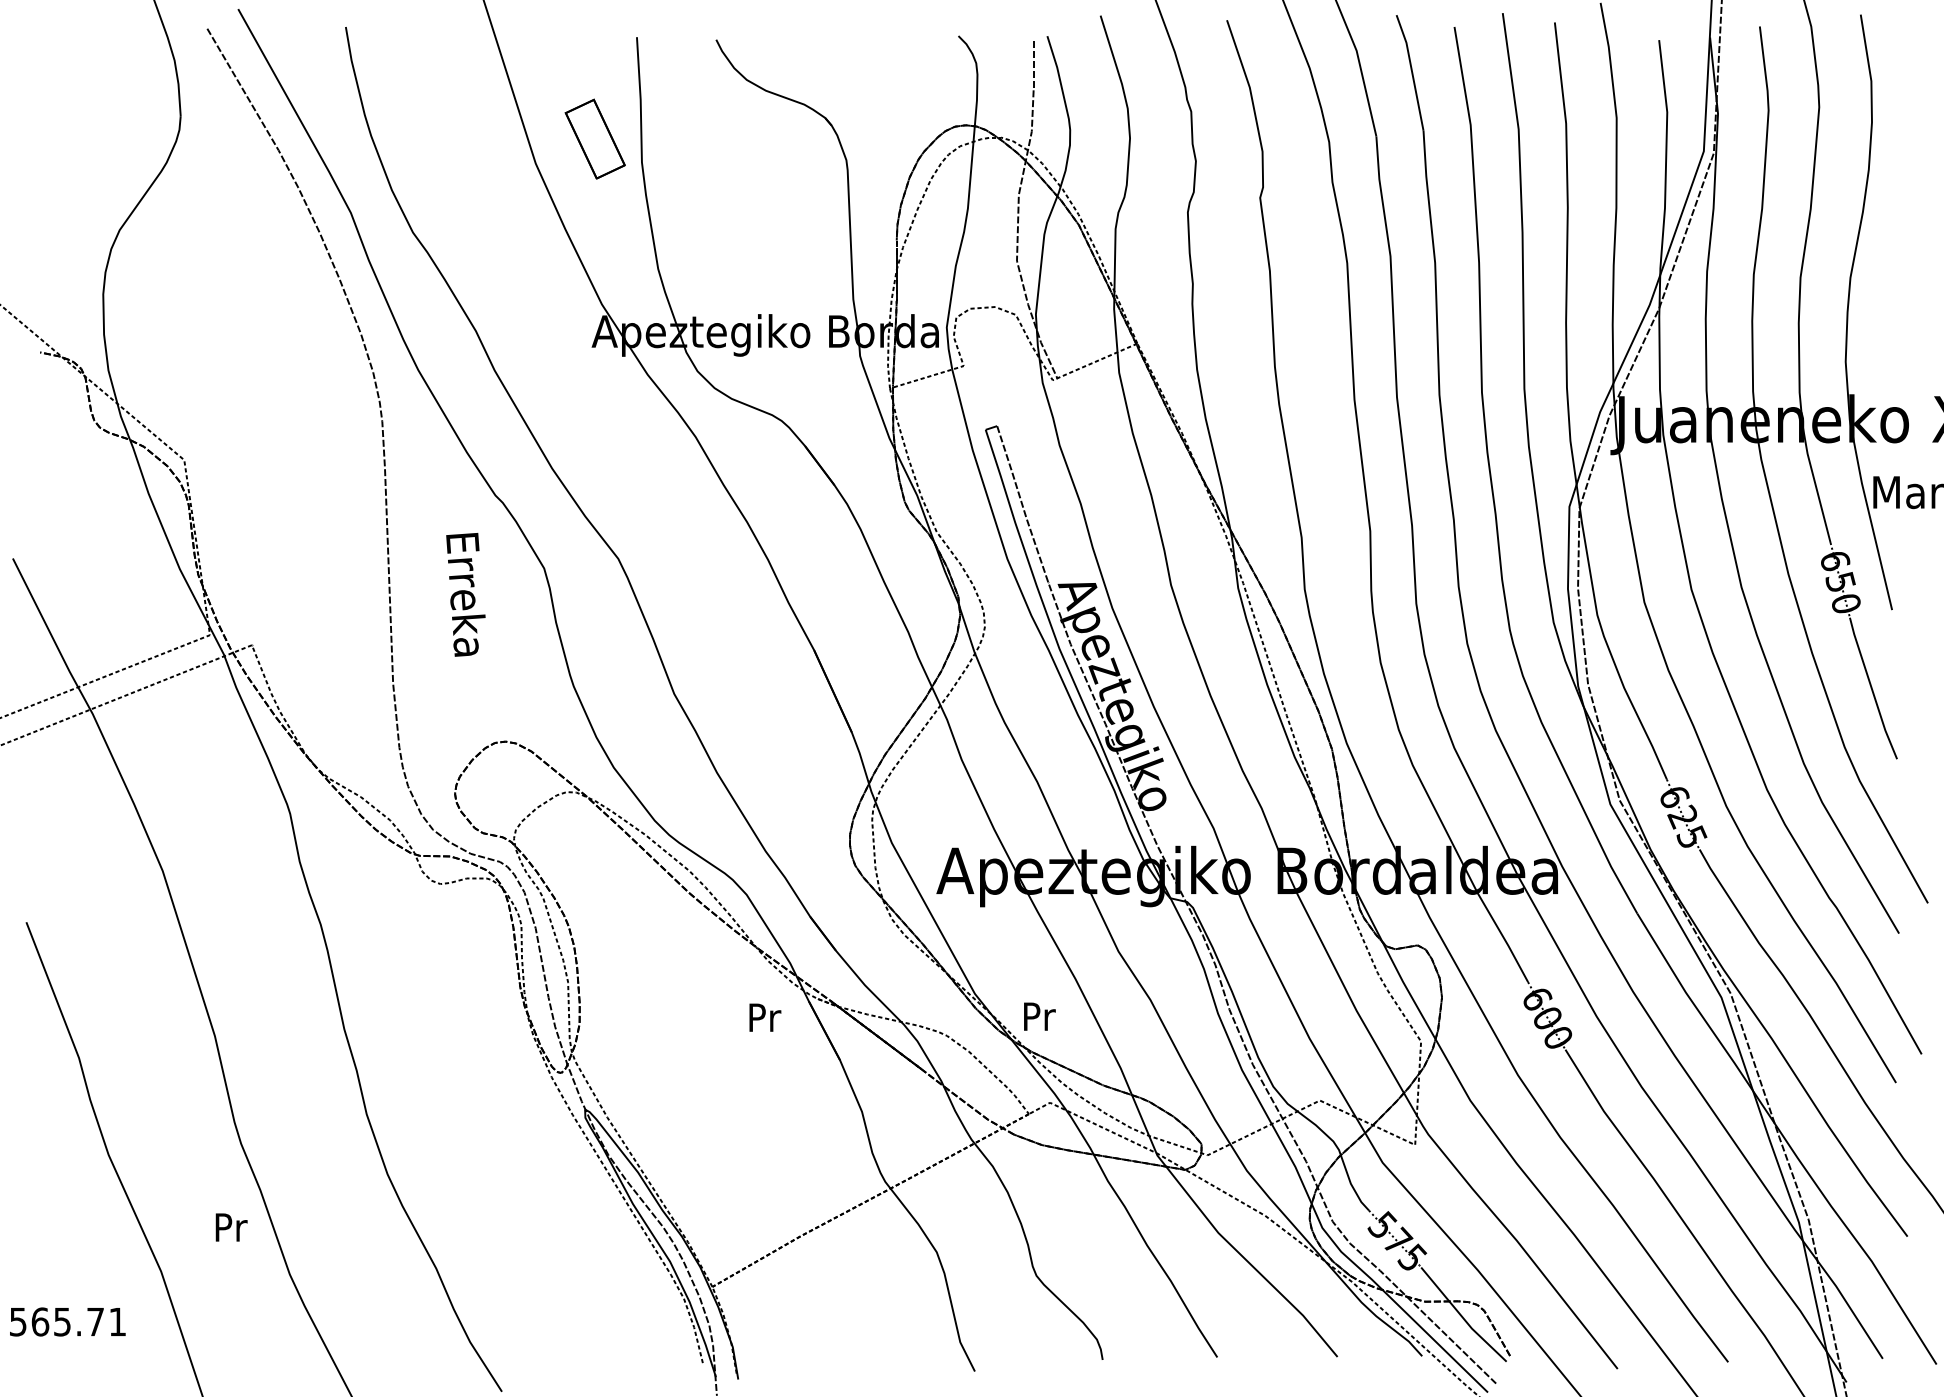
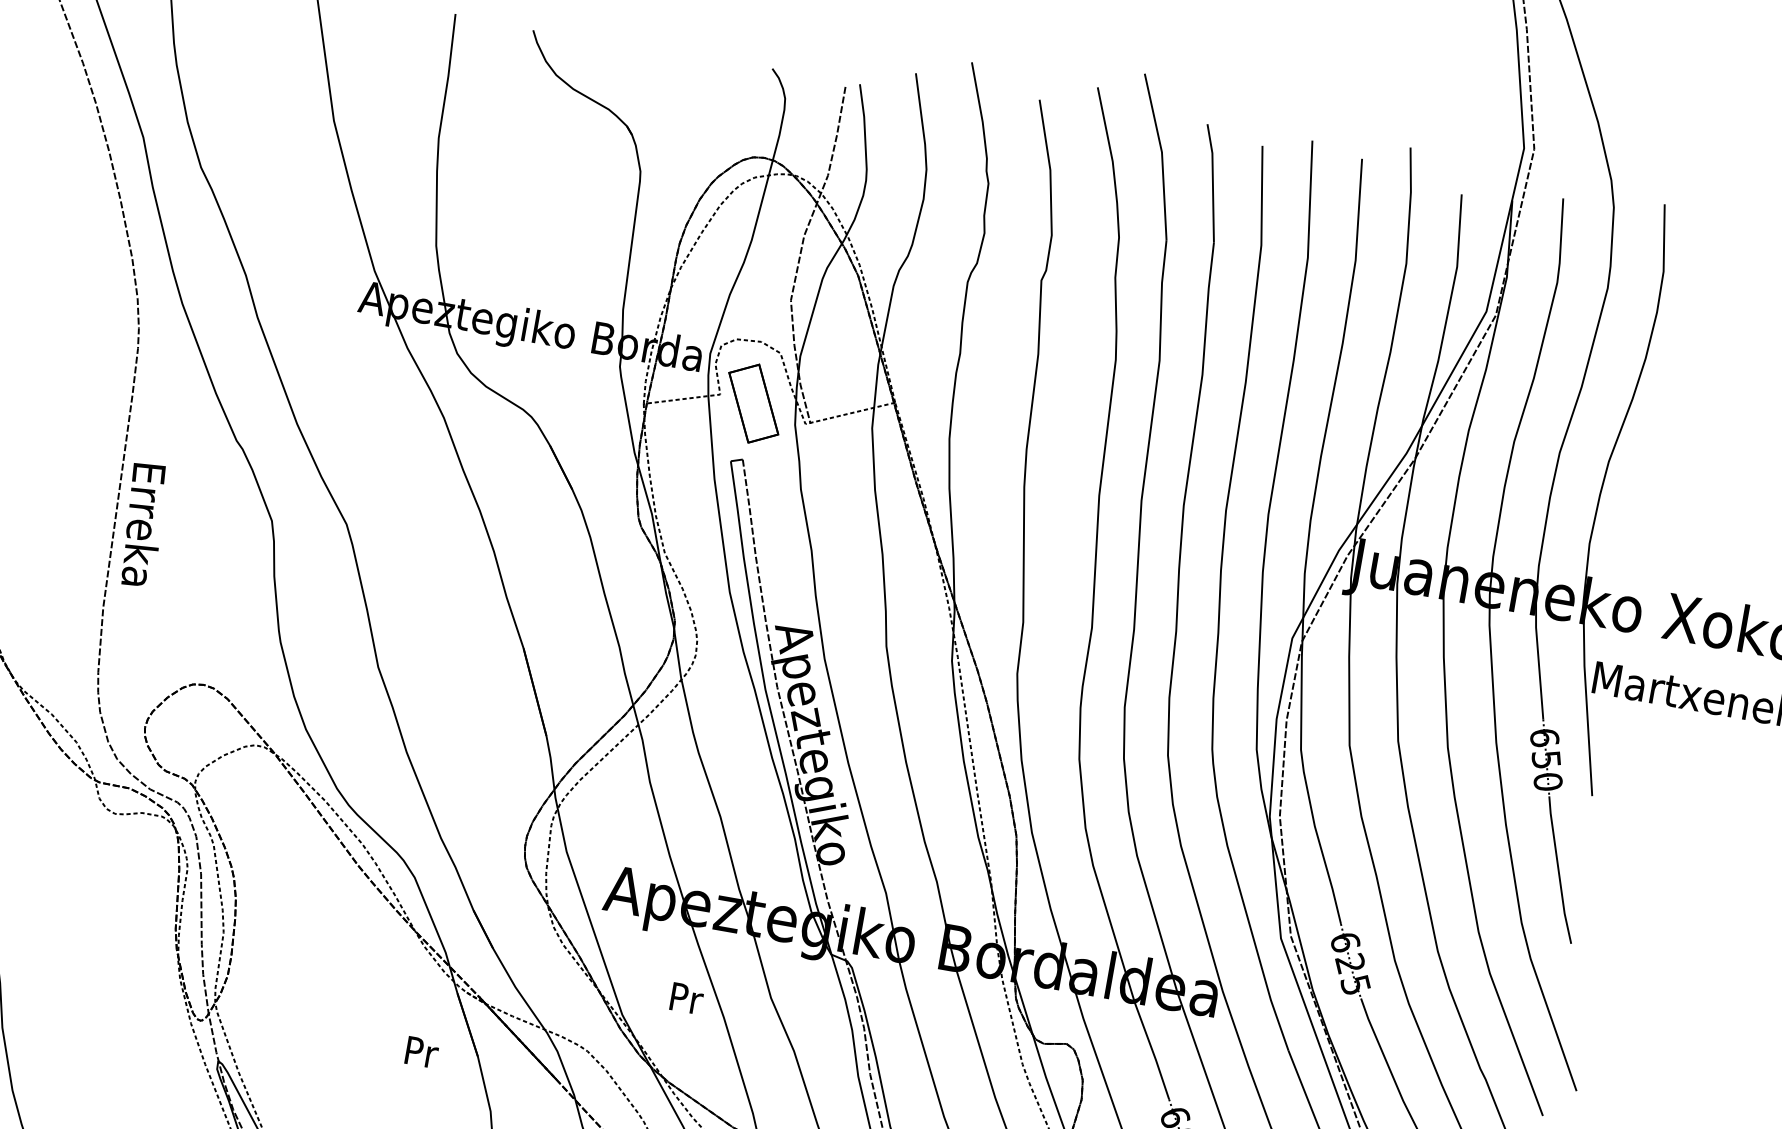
part: (594, 138) -> (753, 402), moved
text: (465, 594) -> (142, 524), moved
text: (1039, 1016) -> (686, 998), moved
text: (765, 1017) -> (422, 1052), moved

